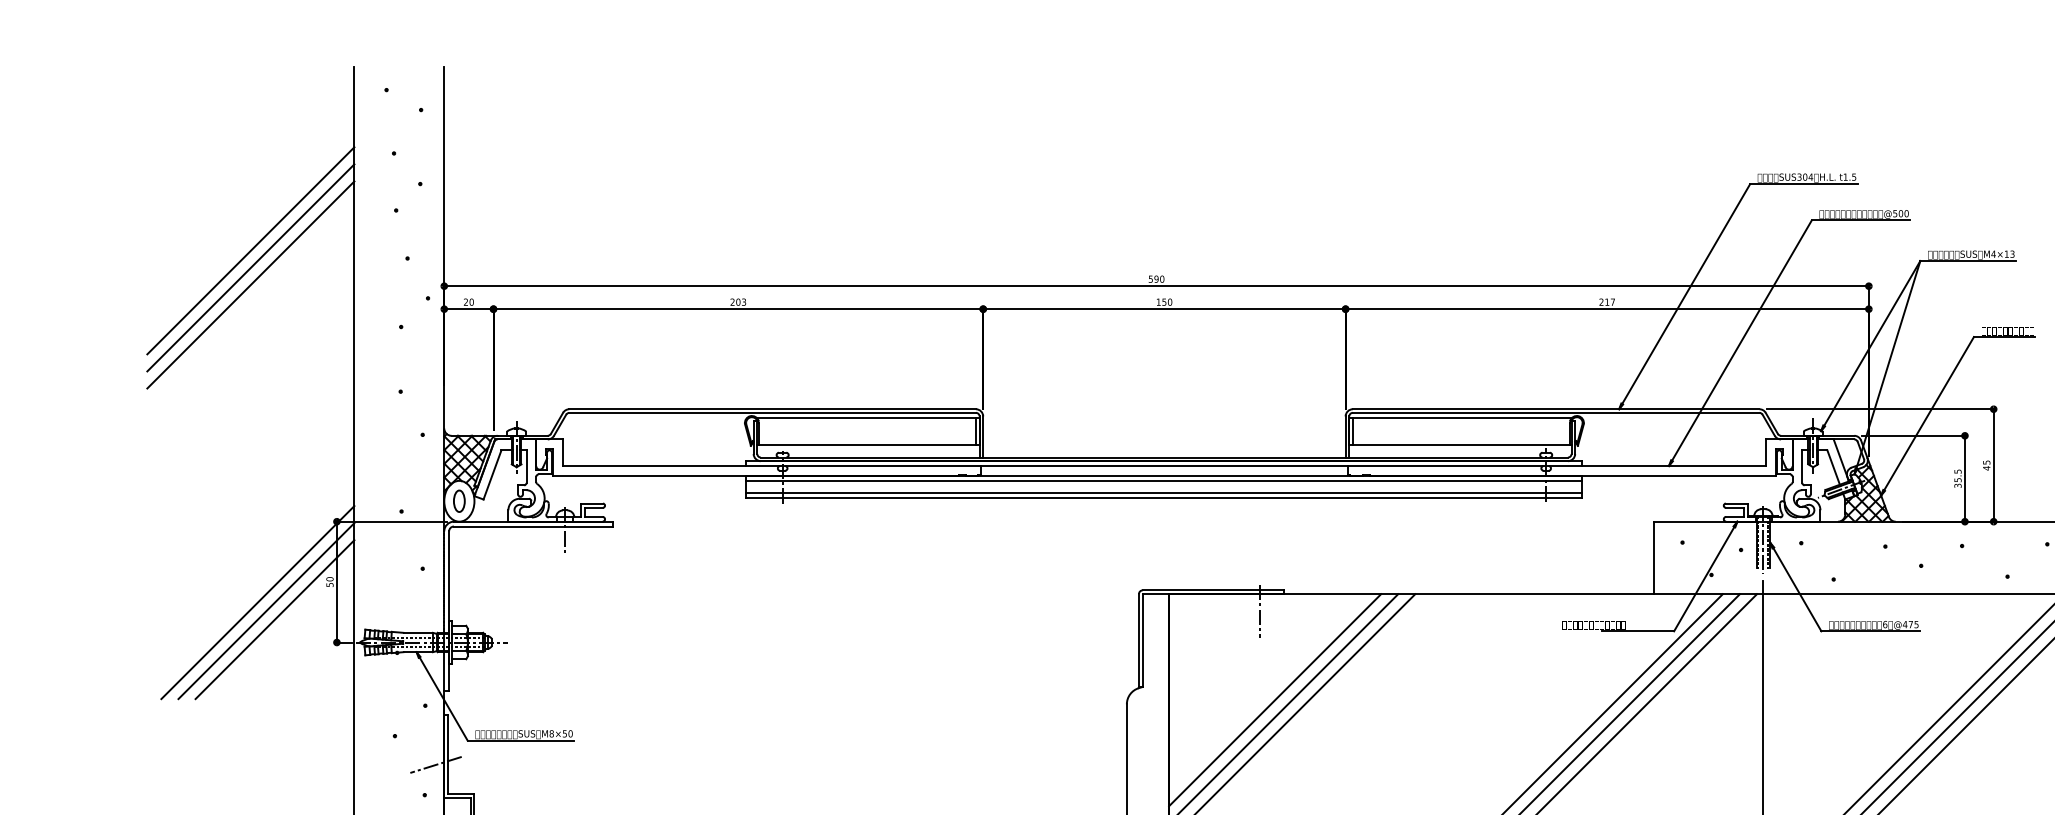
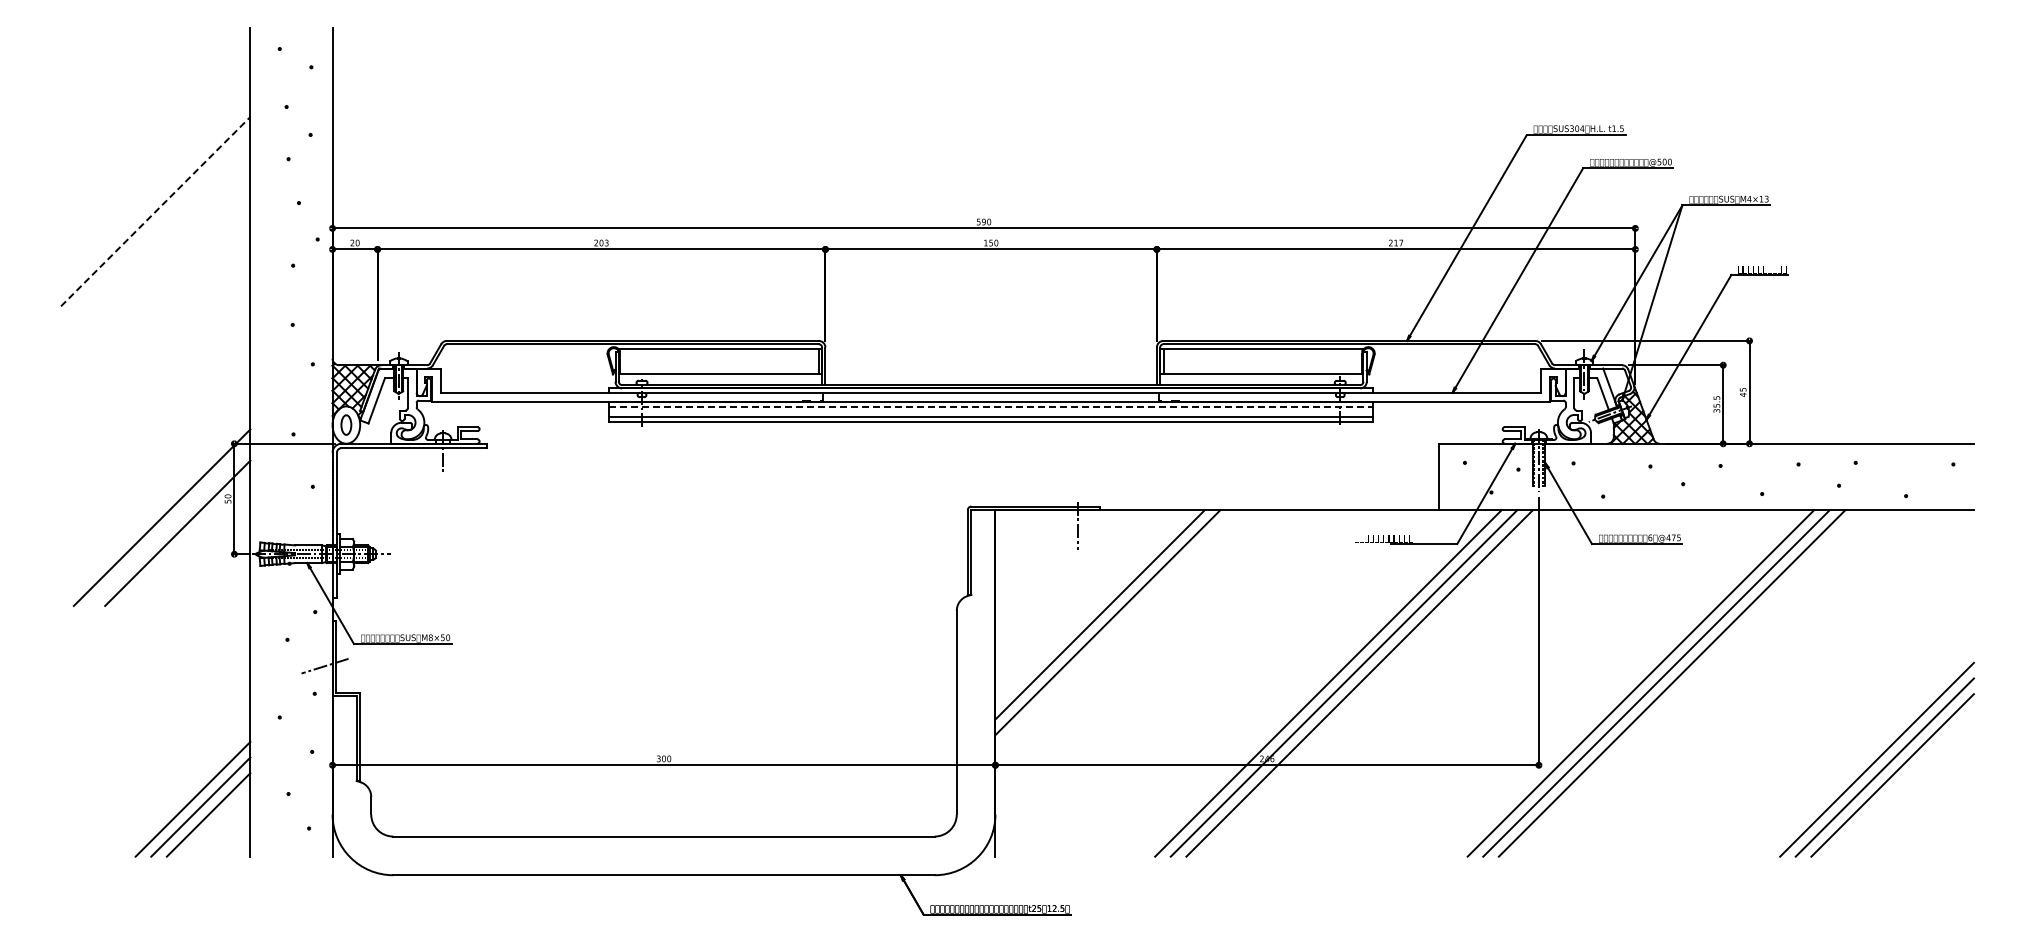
line: (250, 250) -> (155, 195), removed
line: (250, 267) -> (155, 211), solid -> dashed
line: (250, 284) -> (155, 226), removed
line: (1164, 480) -> (991, 406), solid -> dashed
line: (265, 611) -> (169, 525), removed
line: (1275, 699) -> (1092, 606), removed

